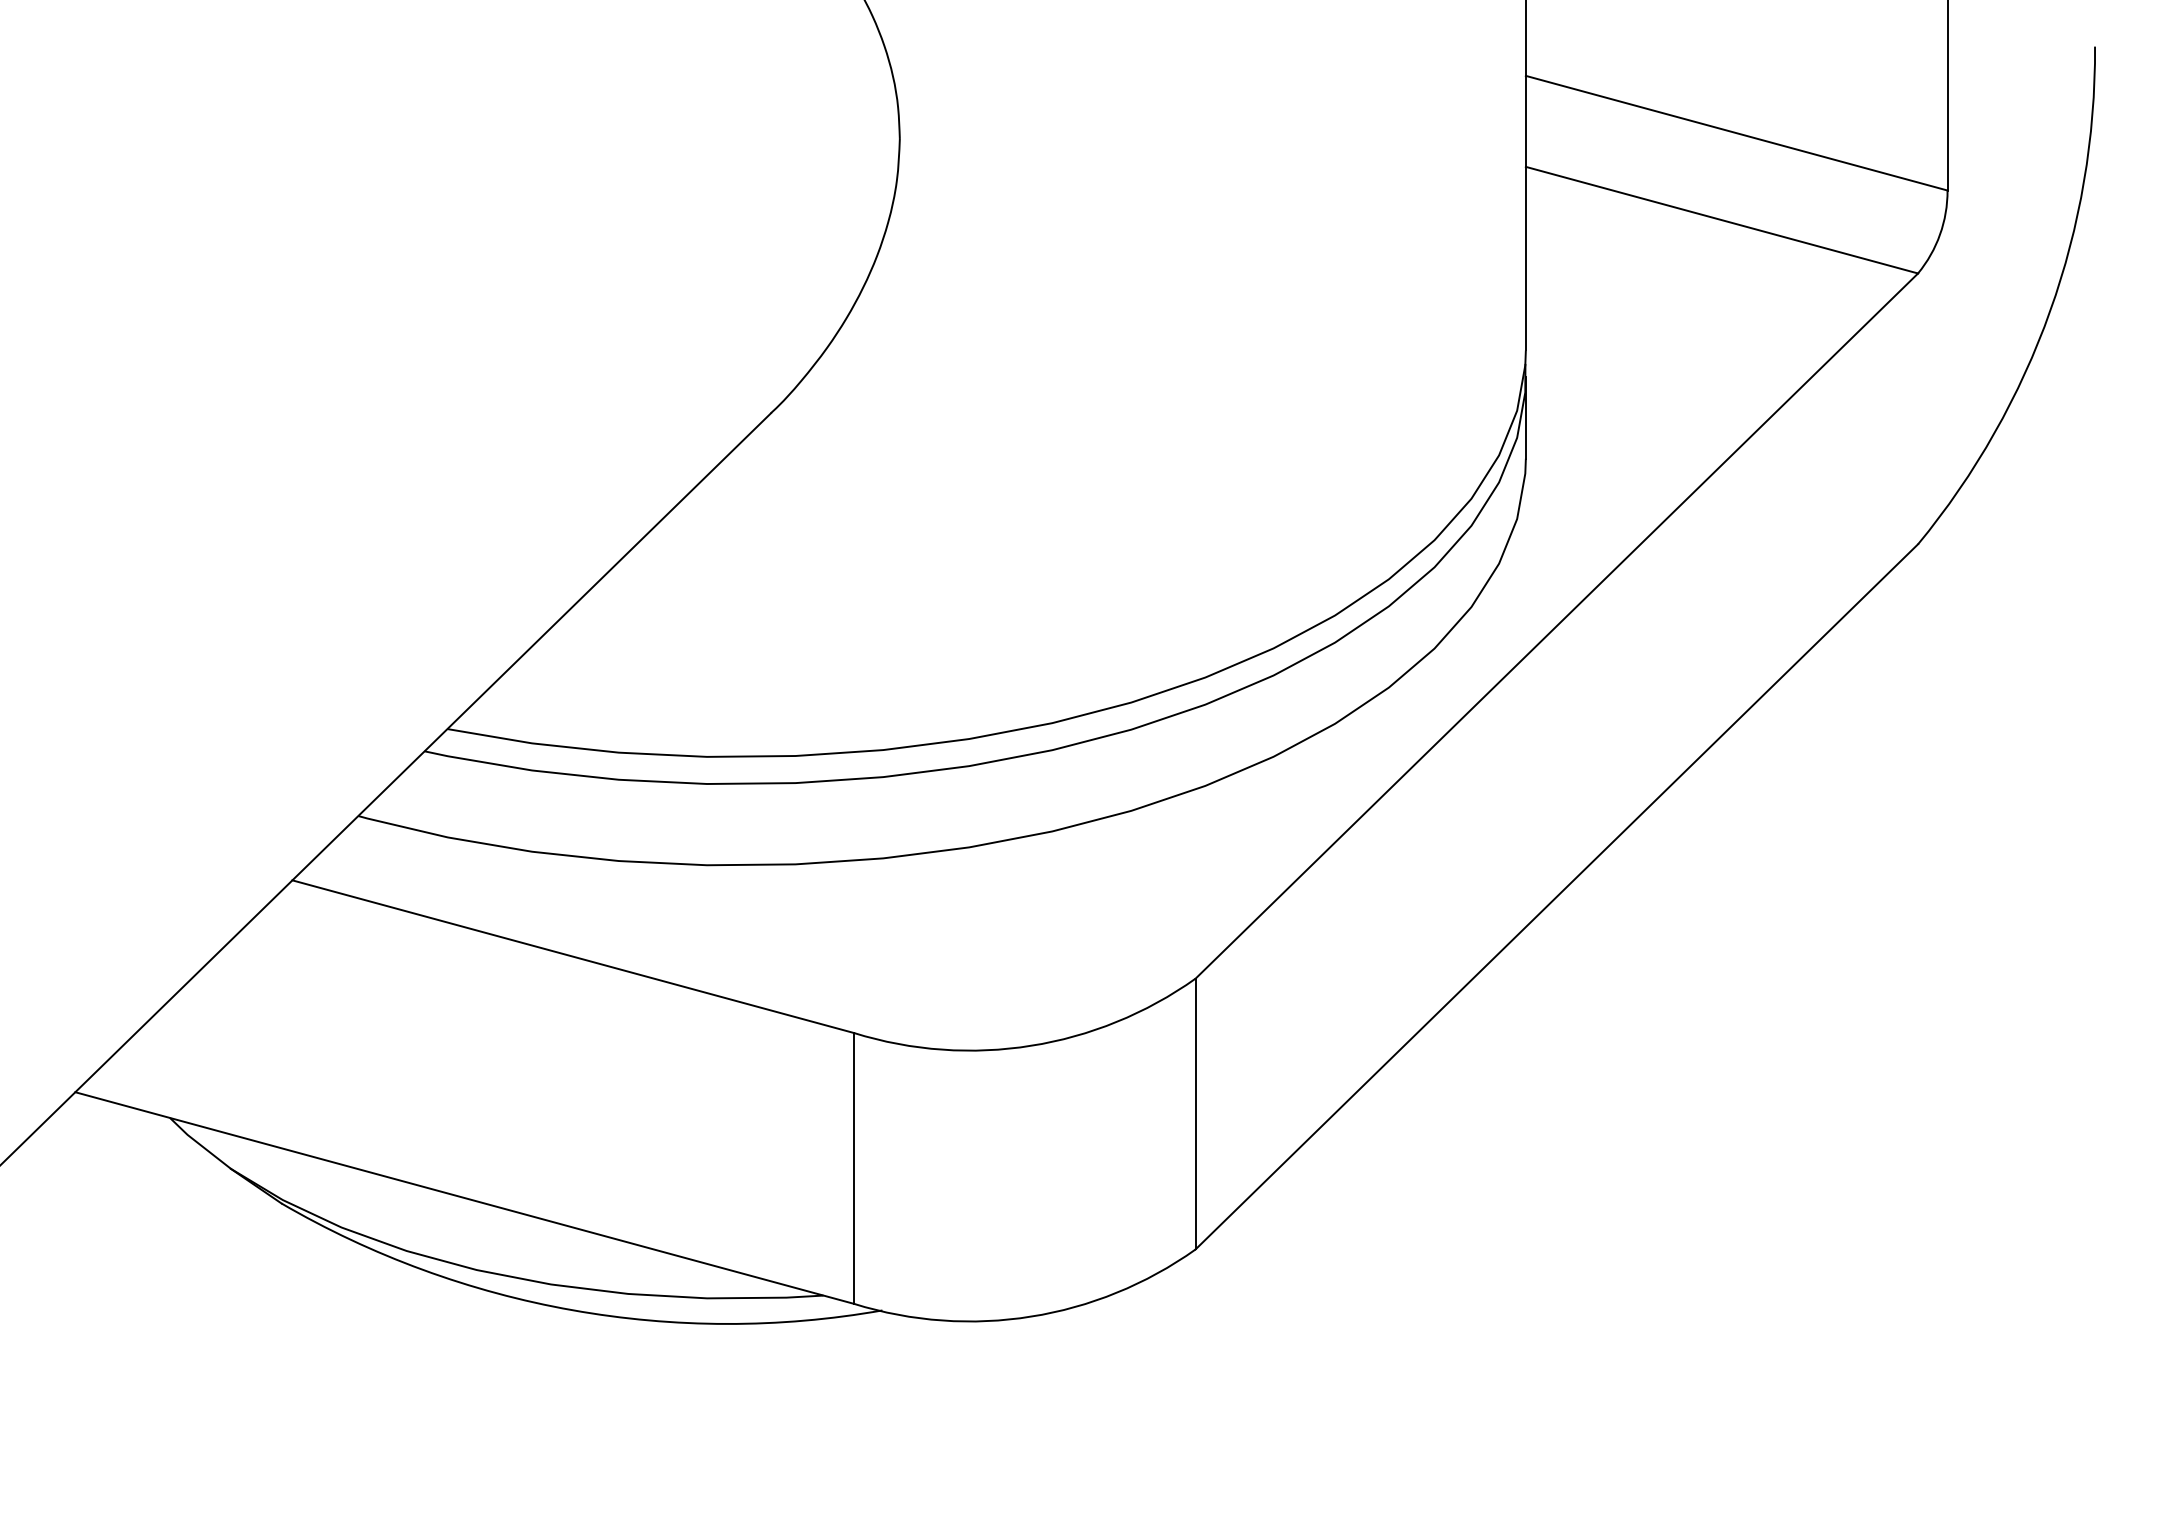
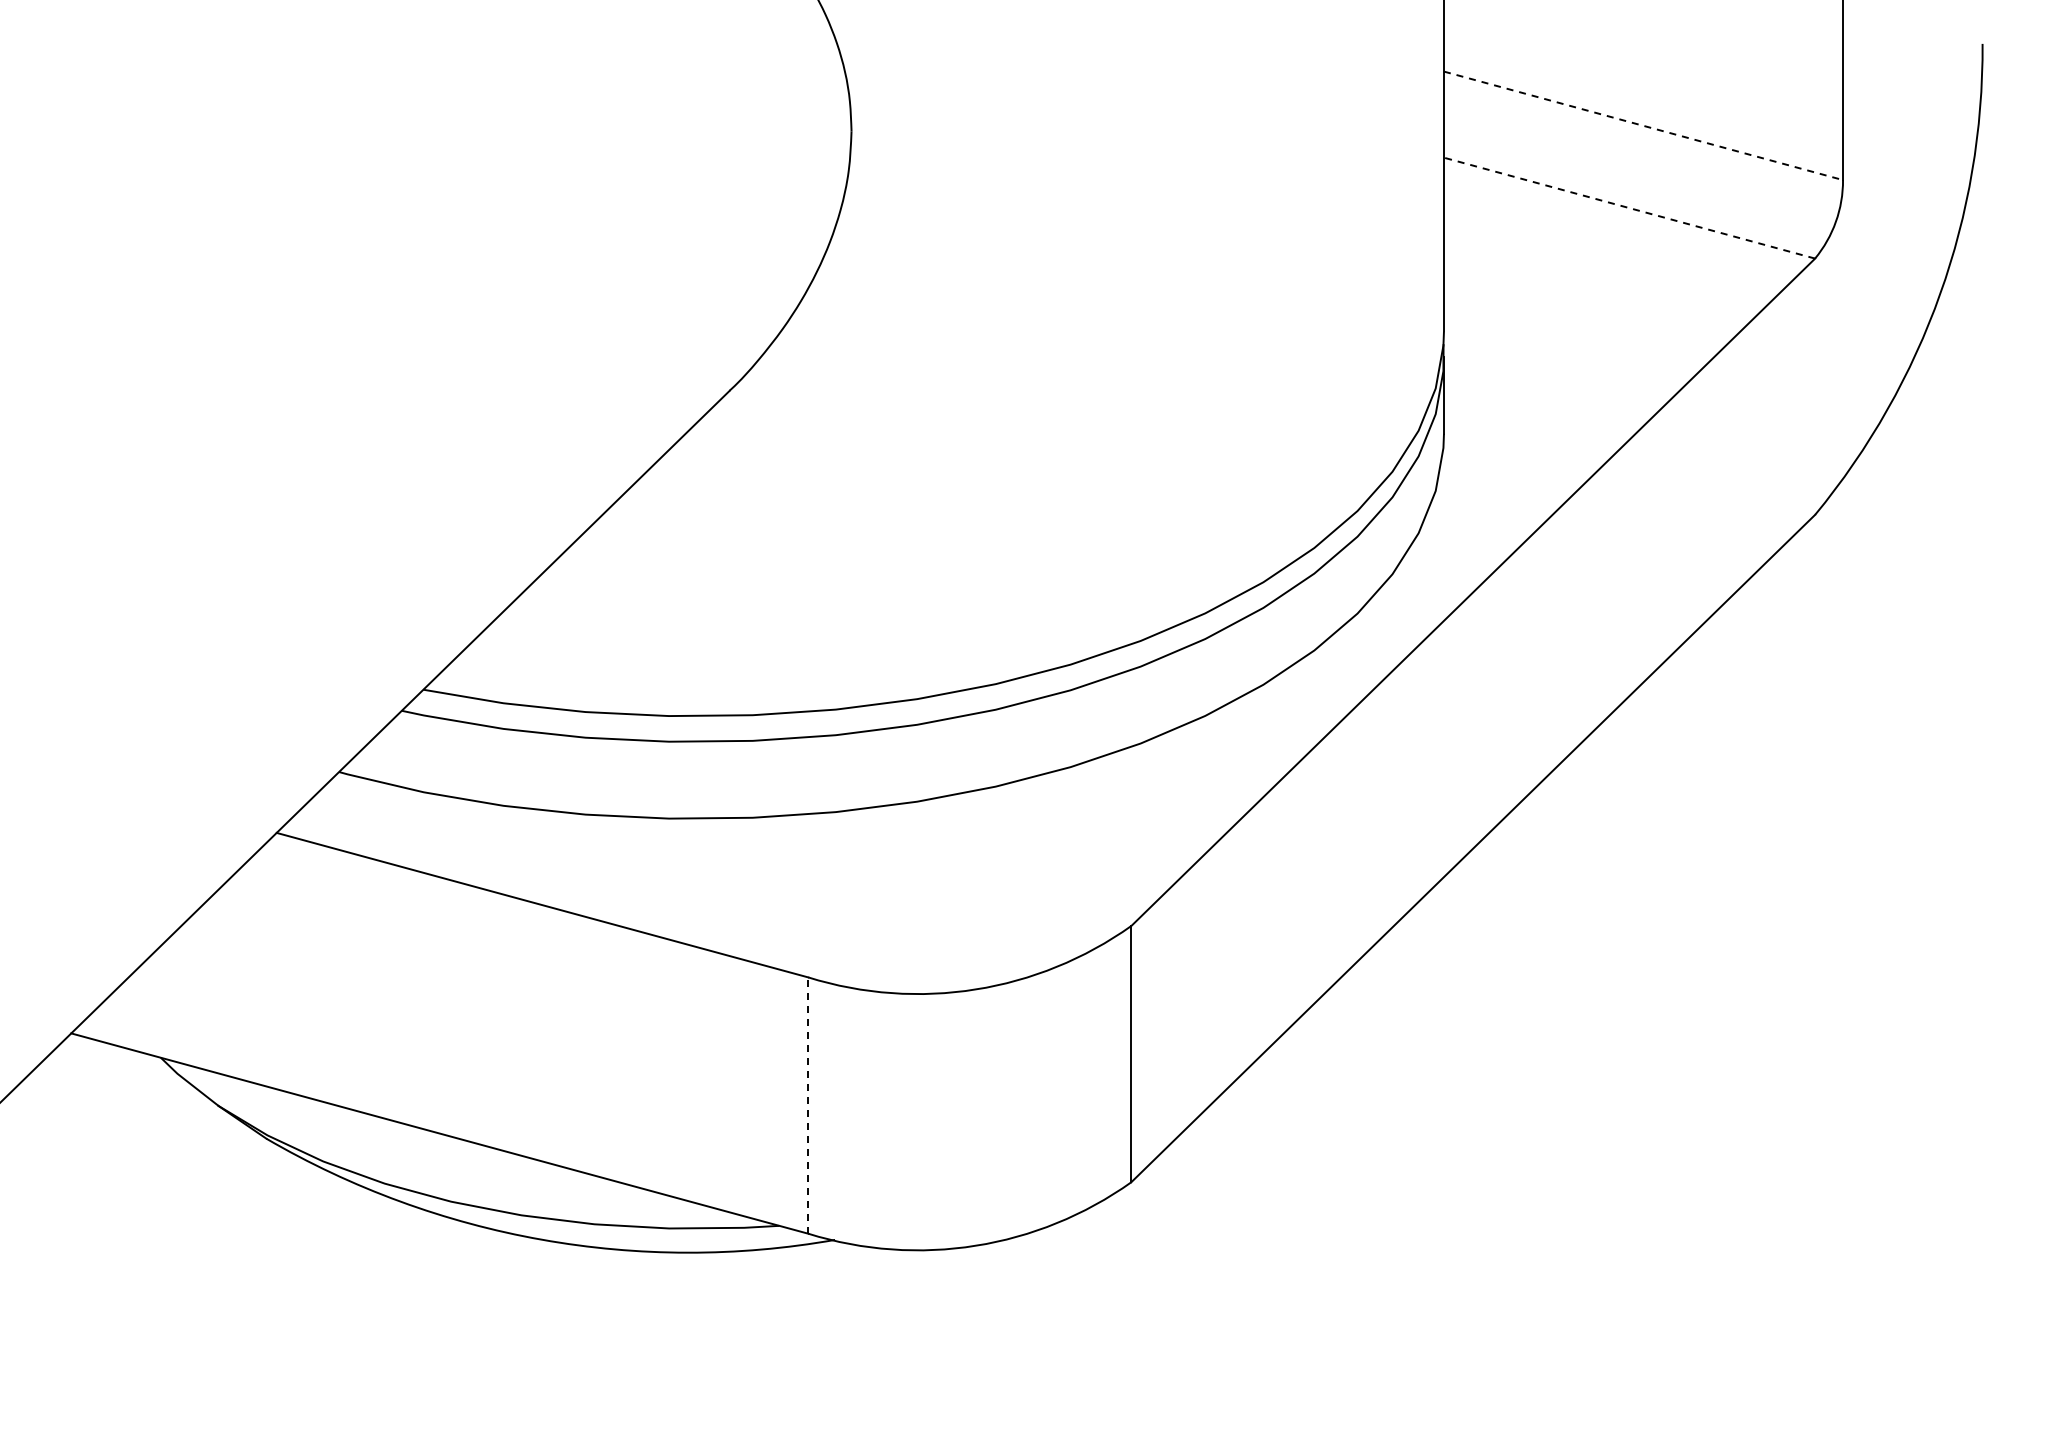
line: (1736, 132) -> (1643, 125), solid -> dashed
line: (1721, 220) -> (1629, 208), solid -> dashed
line: (854, 1168) -> (808, 1105), solid -> dashed

